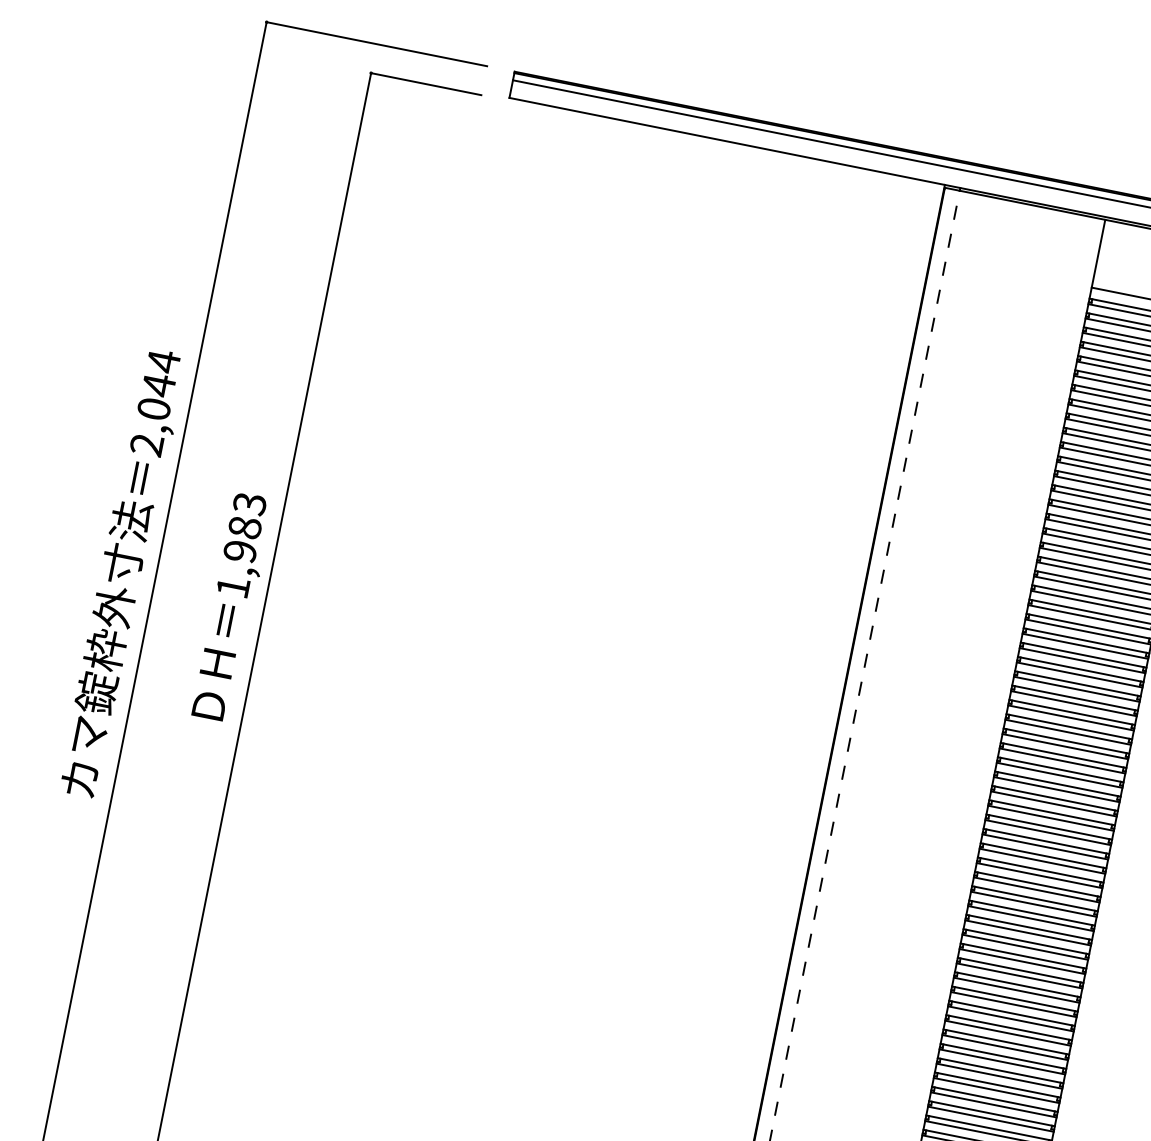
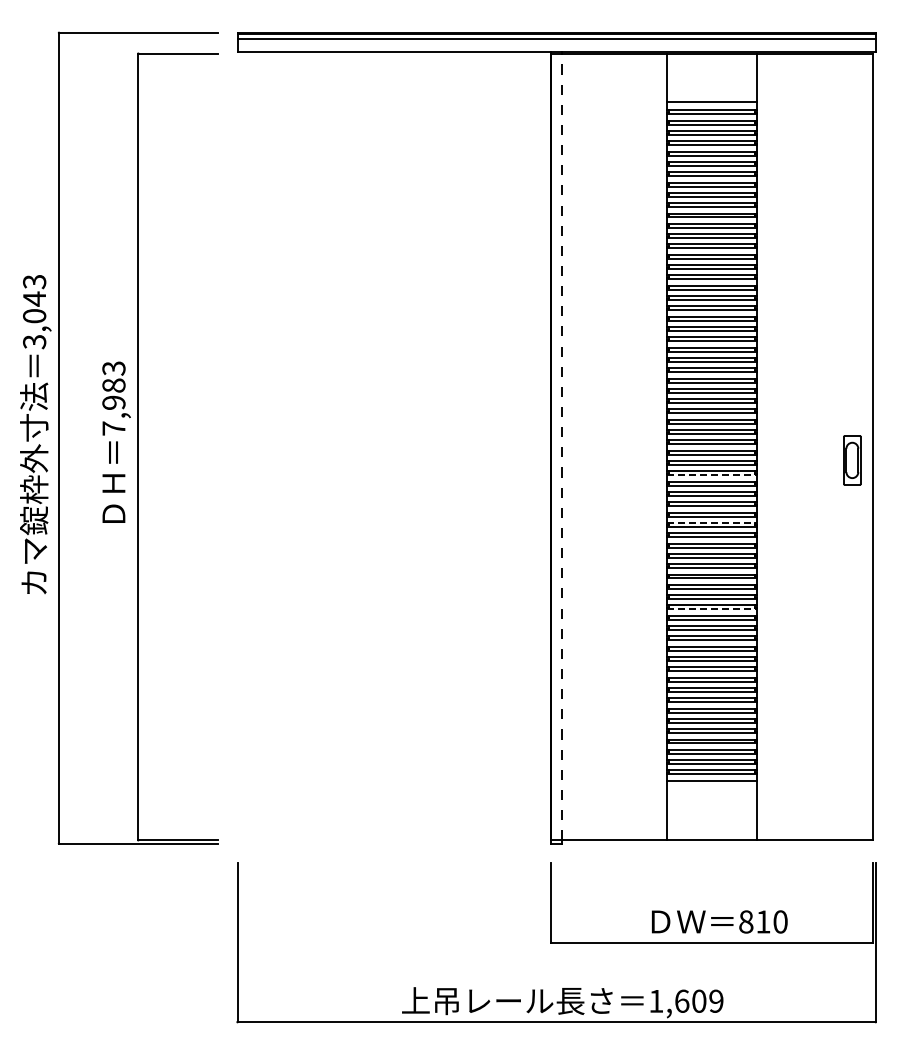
text: (155, 402) -> (34, 311), 2,044 -> 3,043
text: (232, 587) -> (113, 428), 1,983 -> 7,983
line: (1051, 818) -> (712, 475), solid -> dashed
line: (1038, 883) -> (712, 522), solid -> dashed
line: (1014, 1004) -> (712, 609), solid -> dashed

